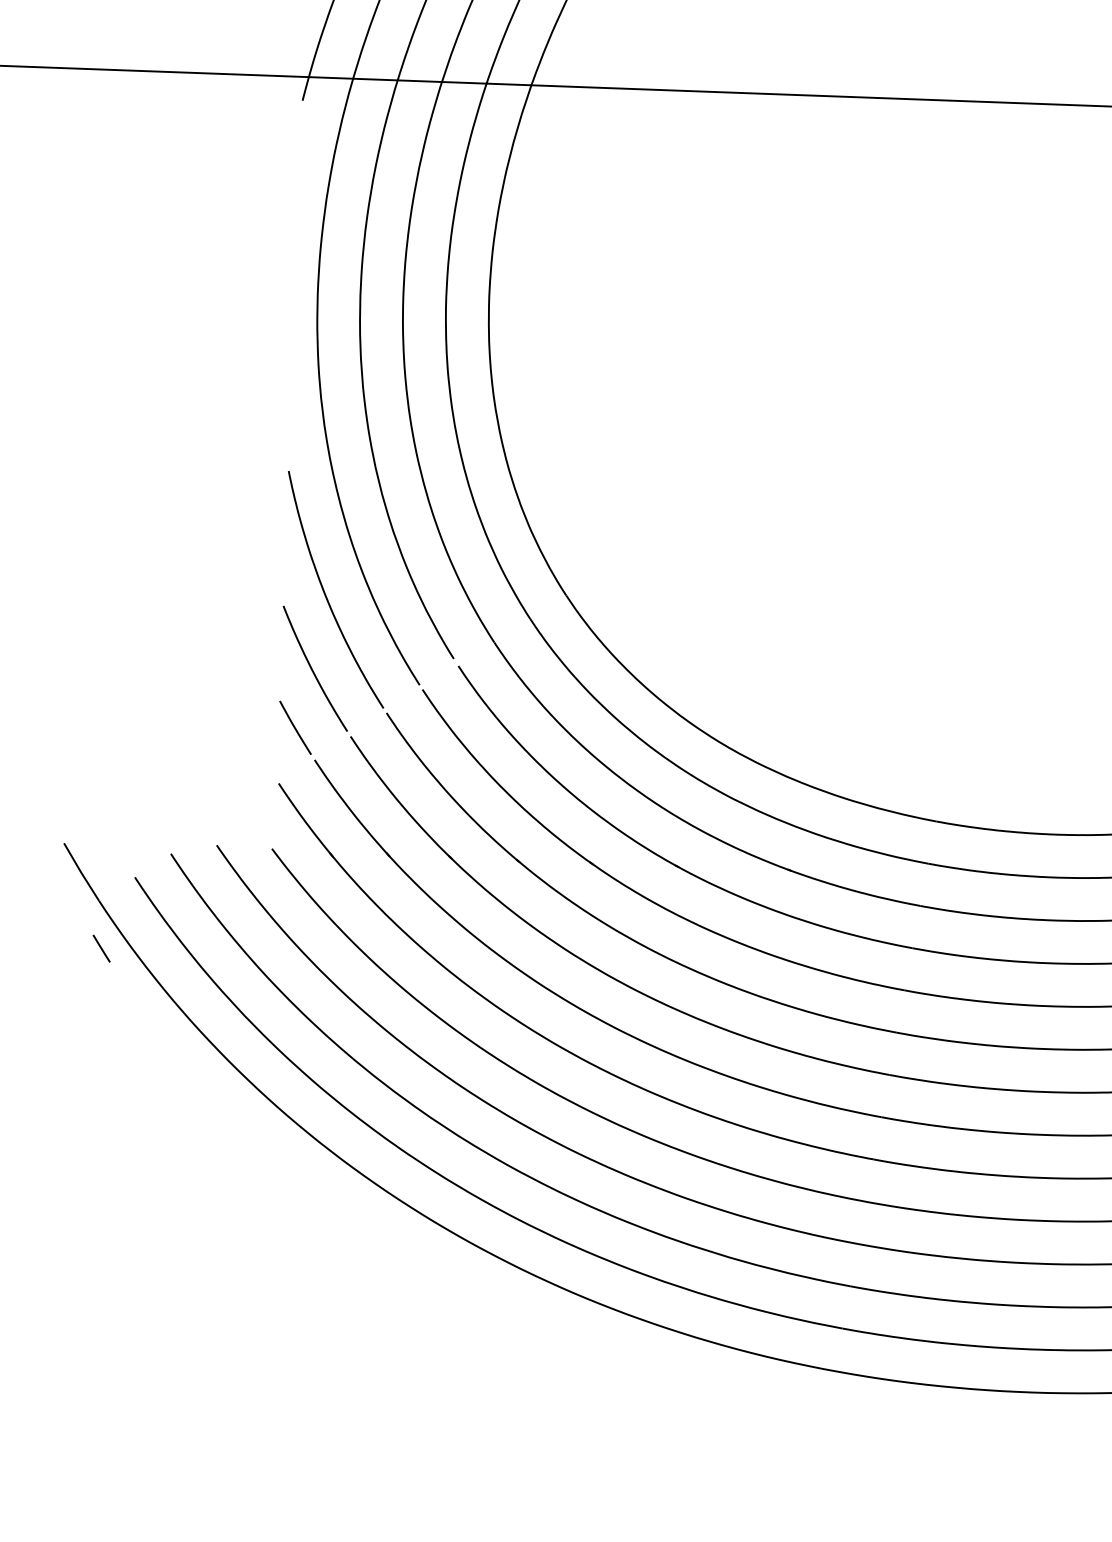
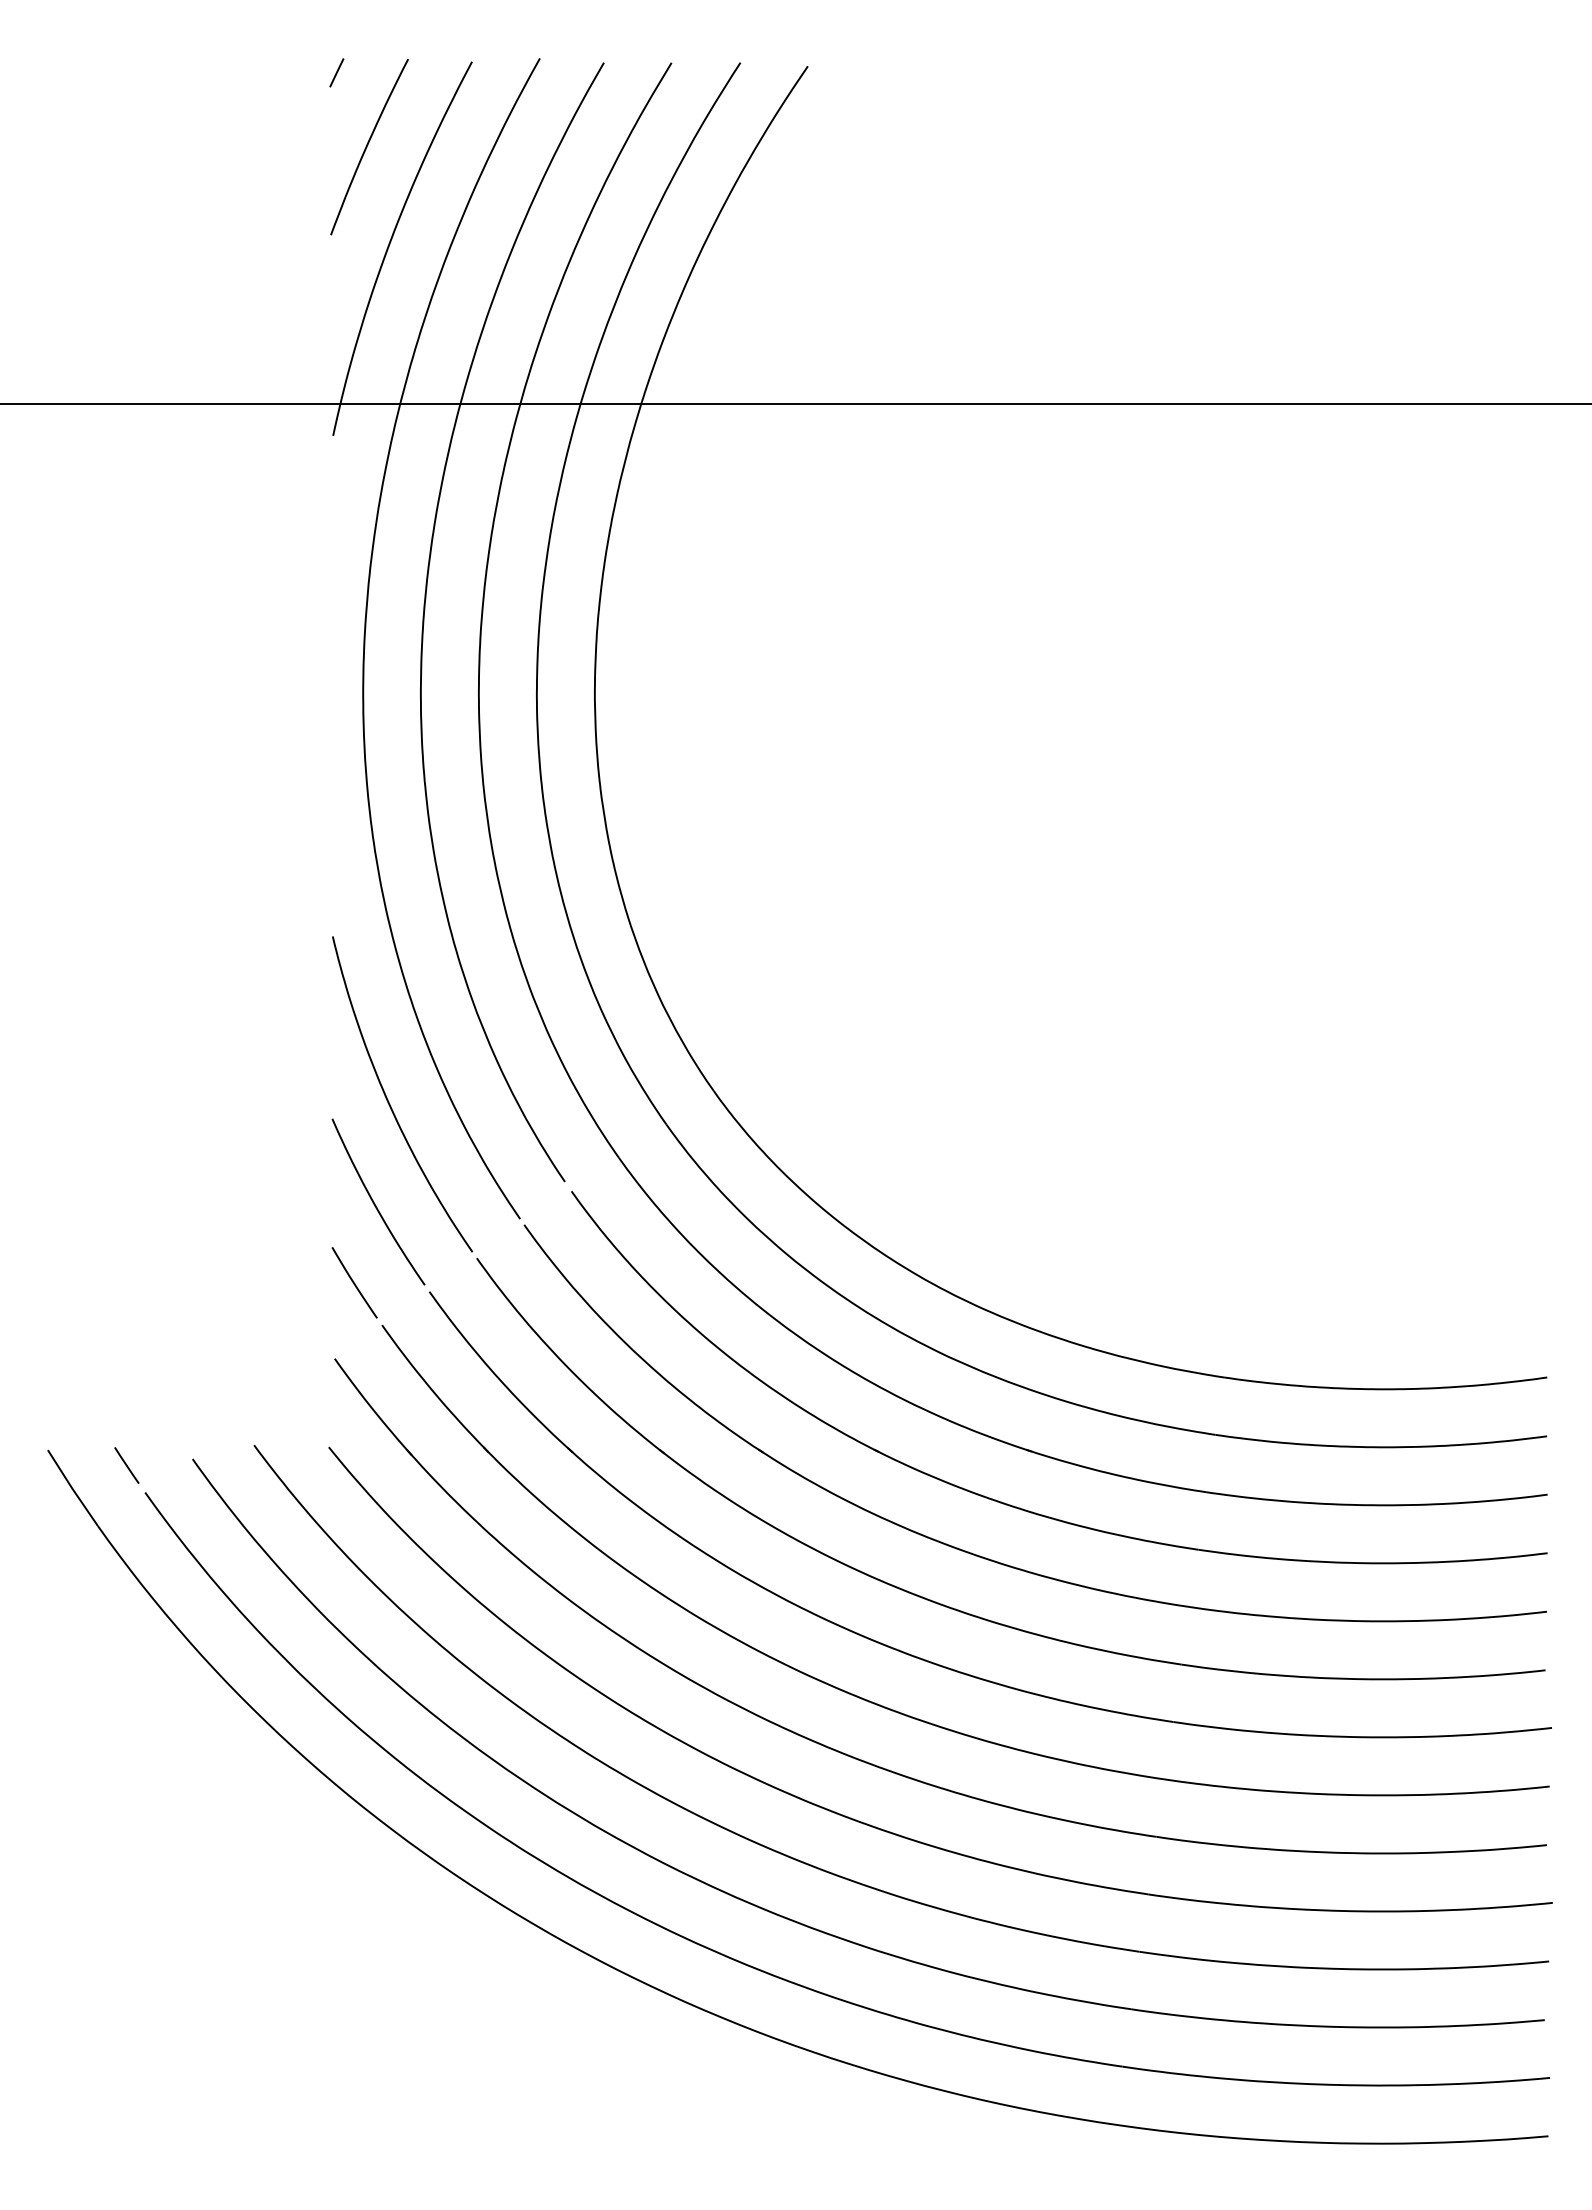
line: (101, 948) -> (126, 1465), moved

